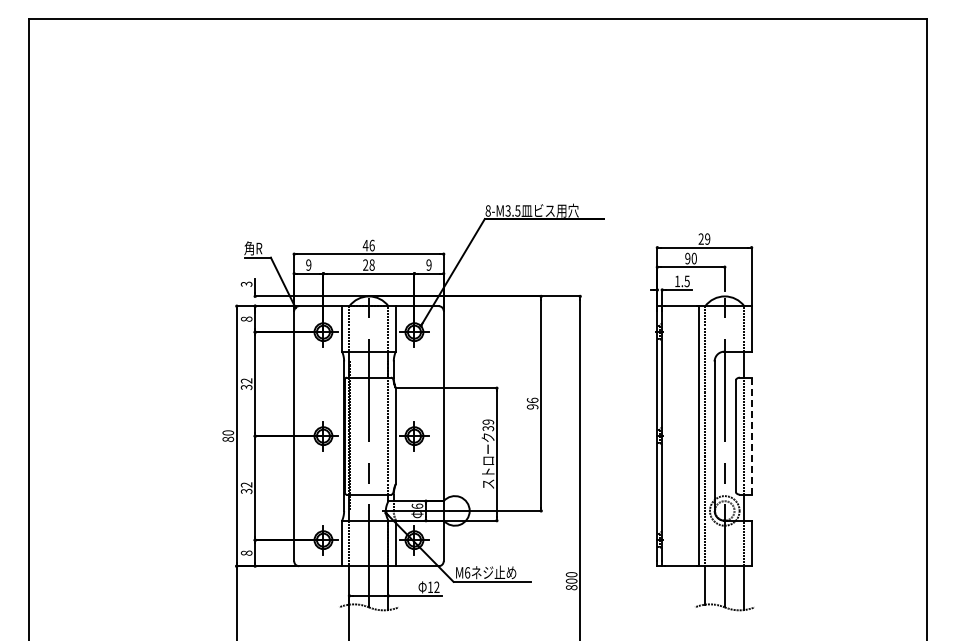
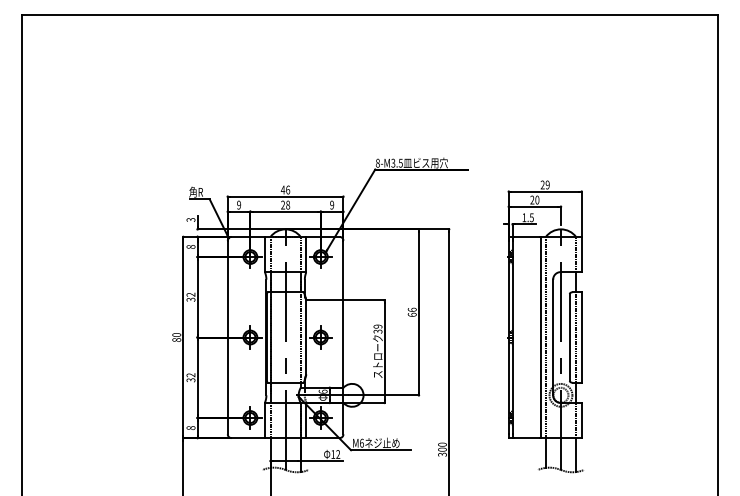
text: (687, 258) -> (532, 200), 90 -> 20
text: (532, 406) -> (412, 314), 96 -> 66
line: (751, 436) -> (581, 337), dashed -> solid
text: (571, 587) -> (442, 454), 800 -> 300

